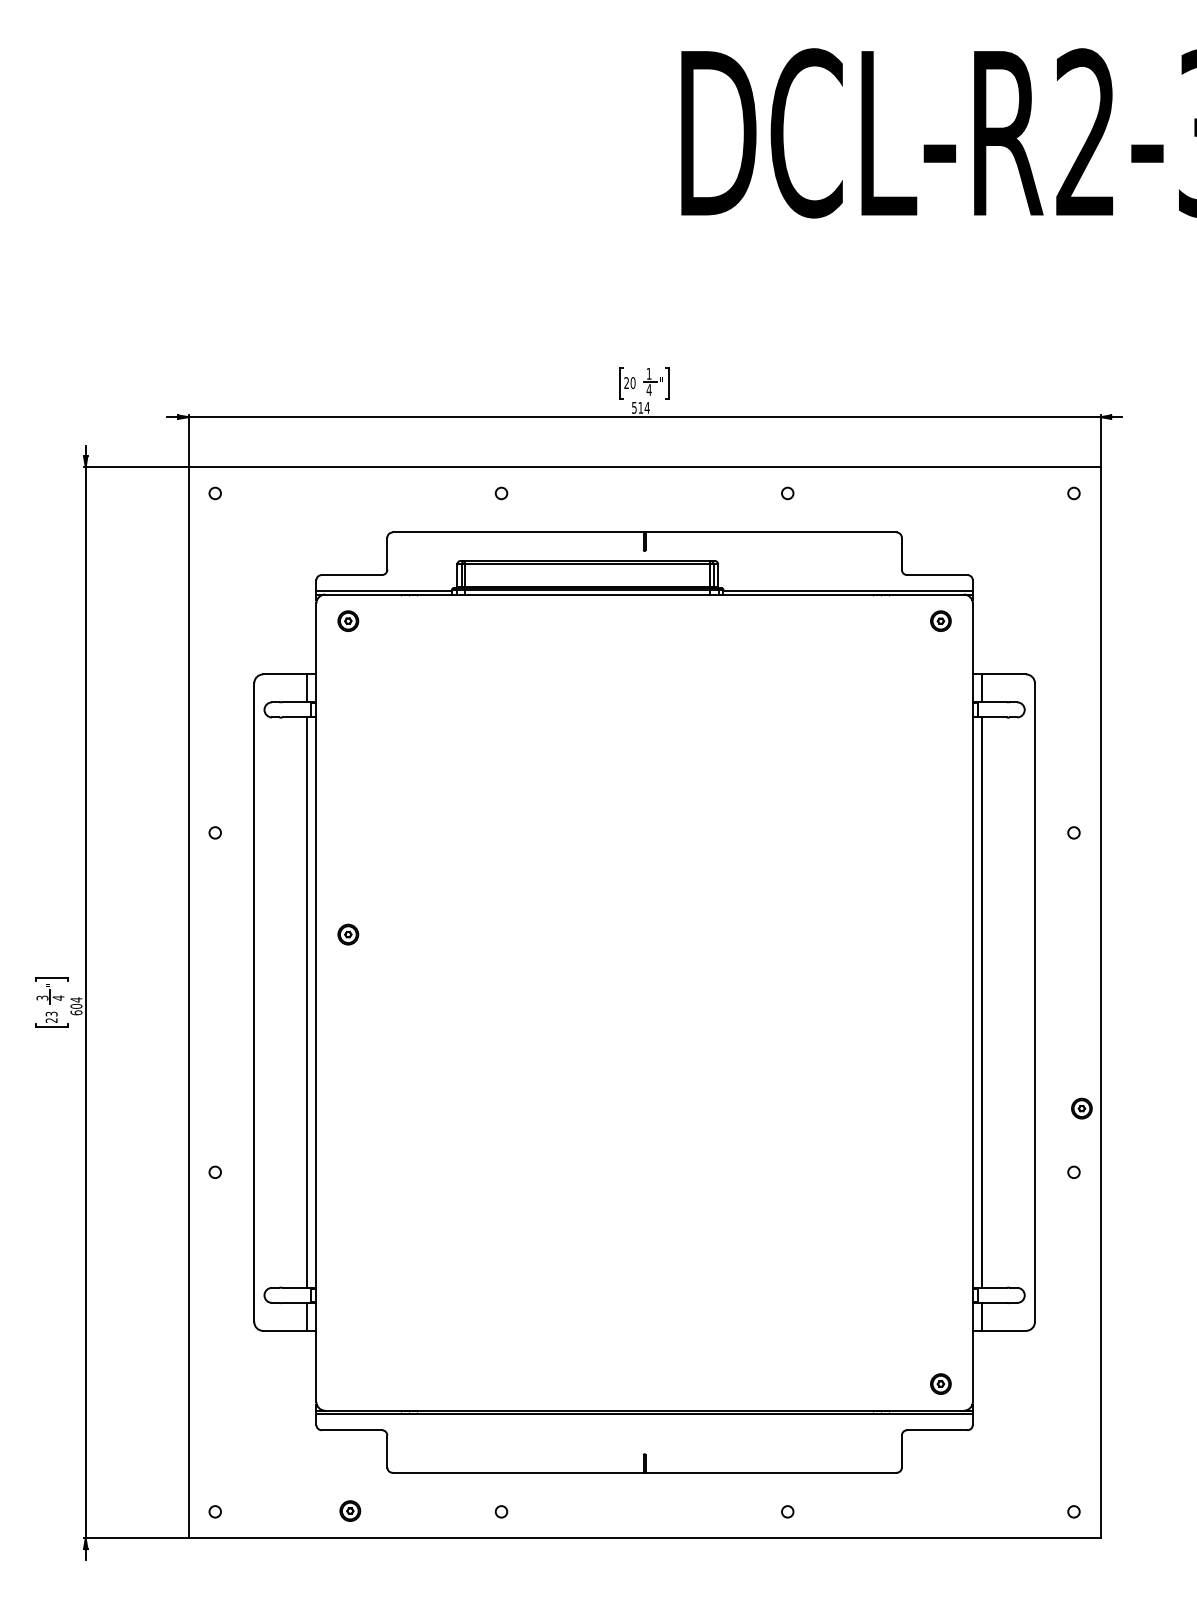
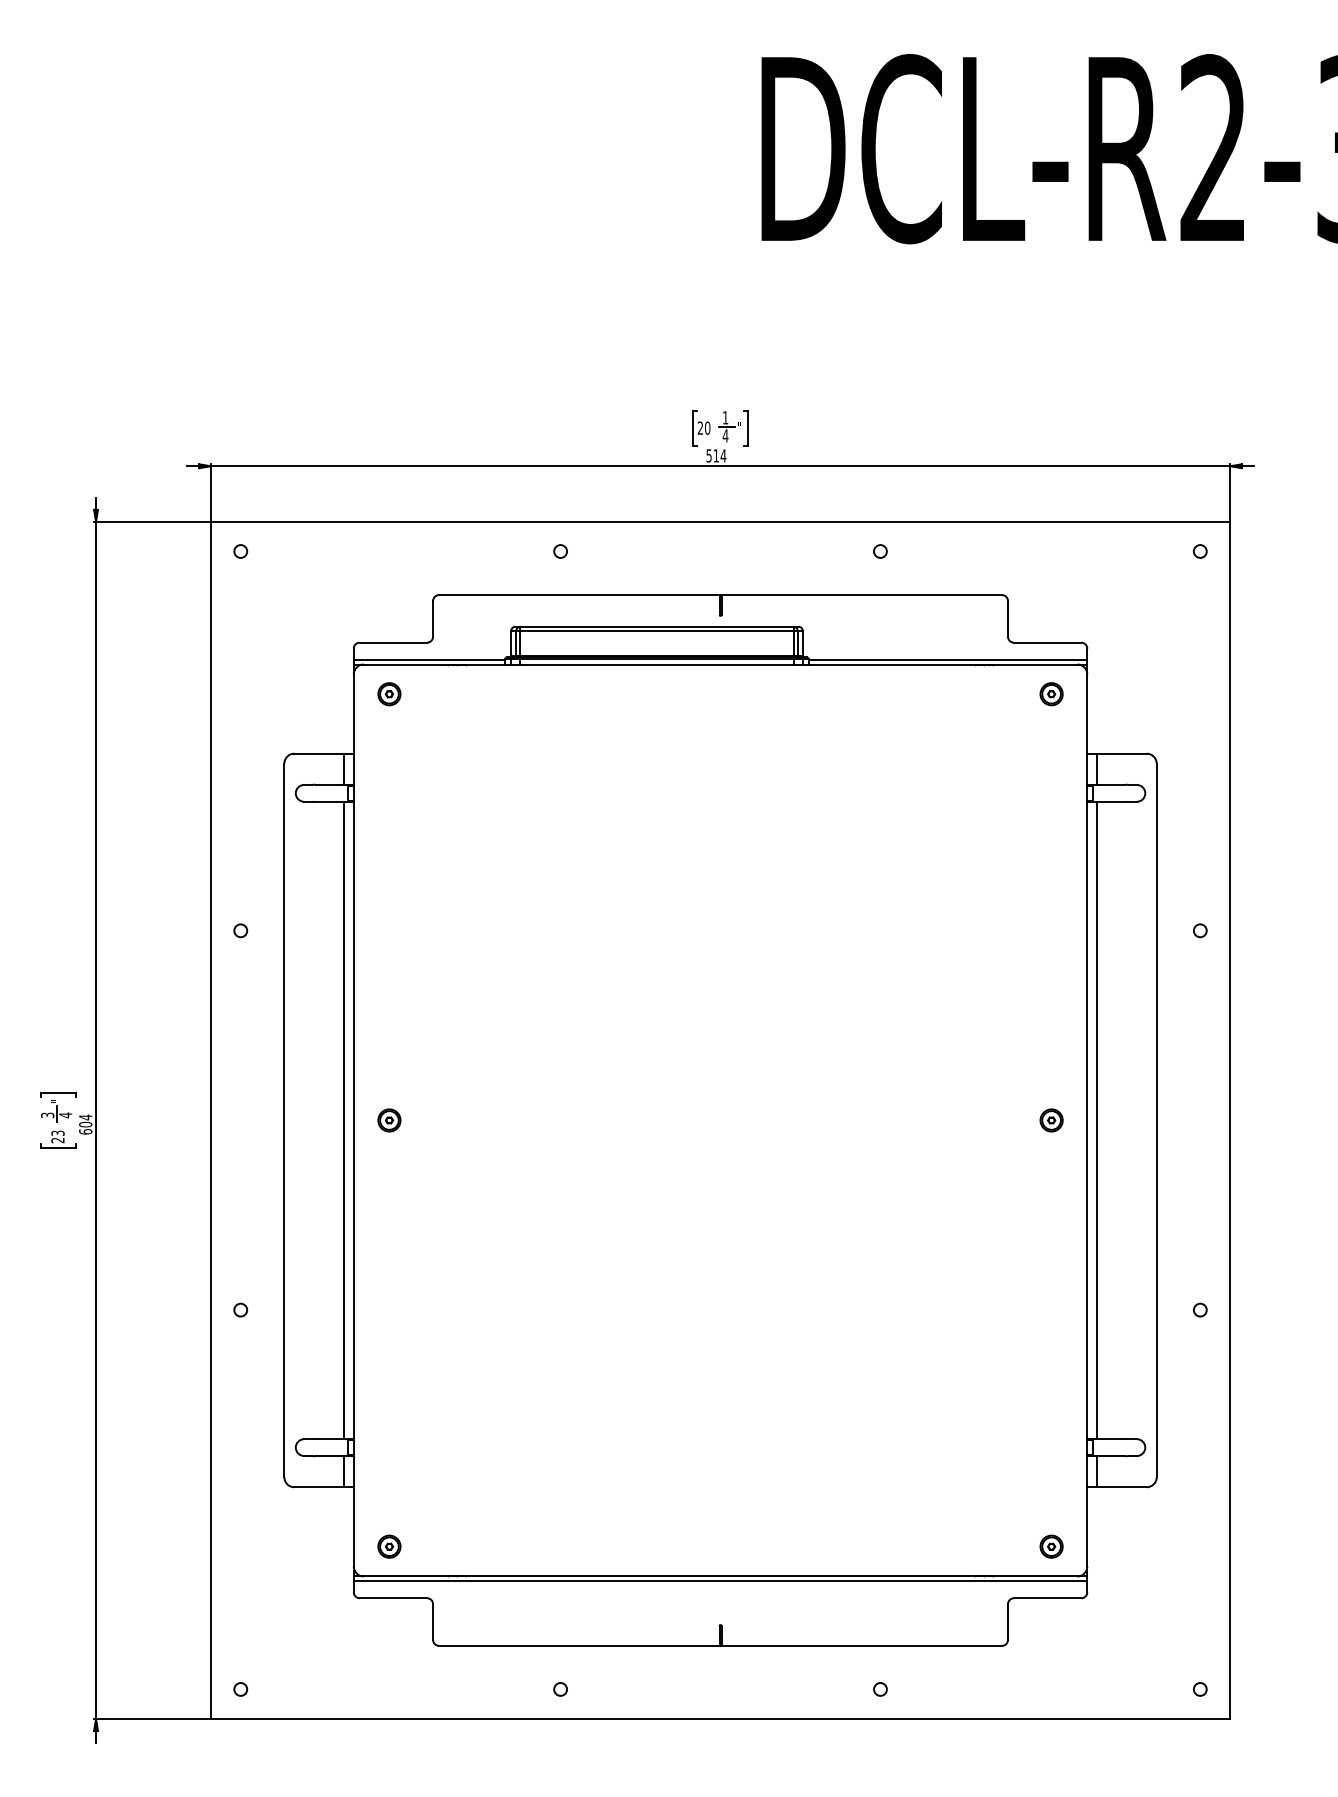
part: (348, 934) -> (389, 1120), moved
part: (1081, 1108) -> (1051, 1120), moved
part: (350, 1510) -> (389, 1546), moved

